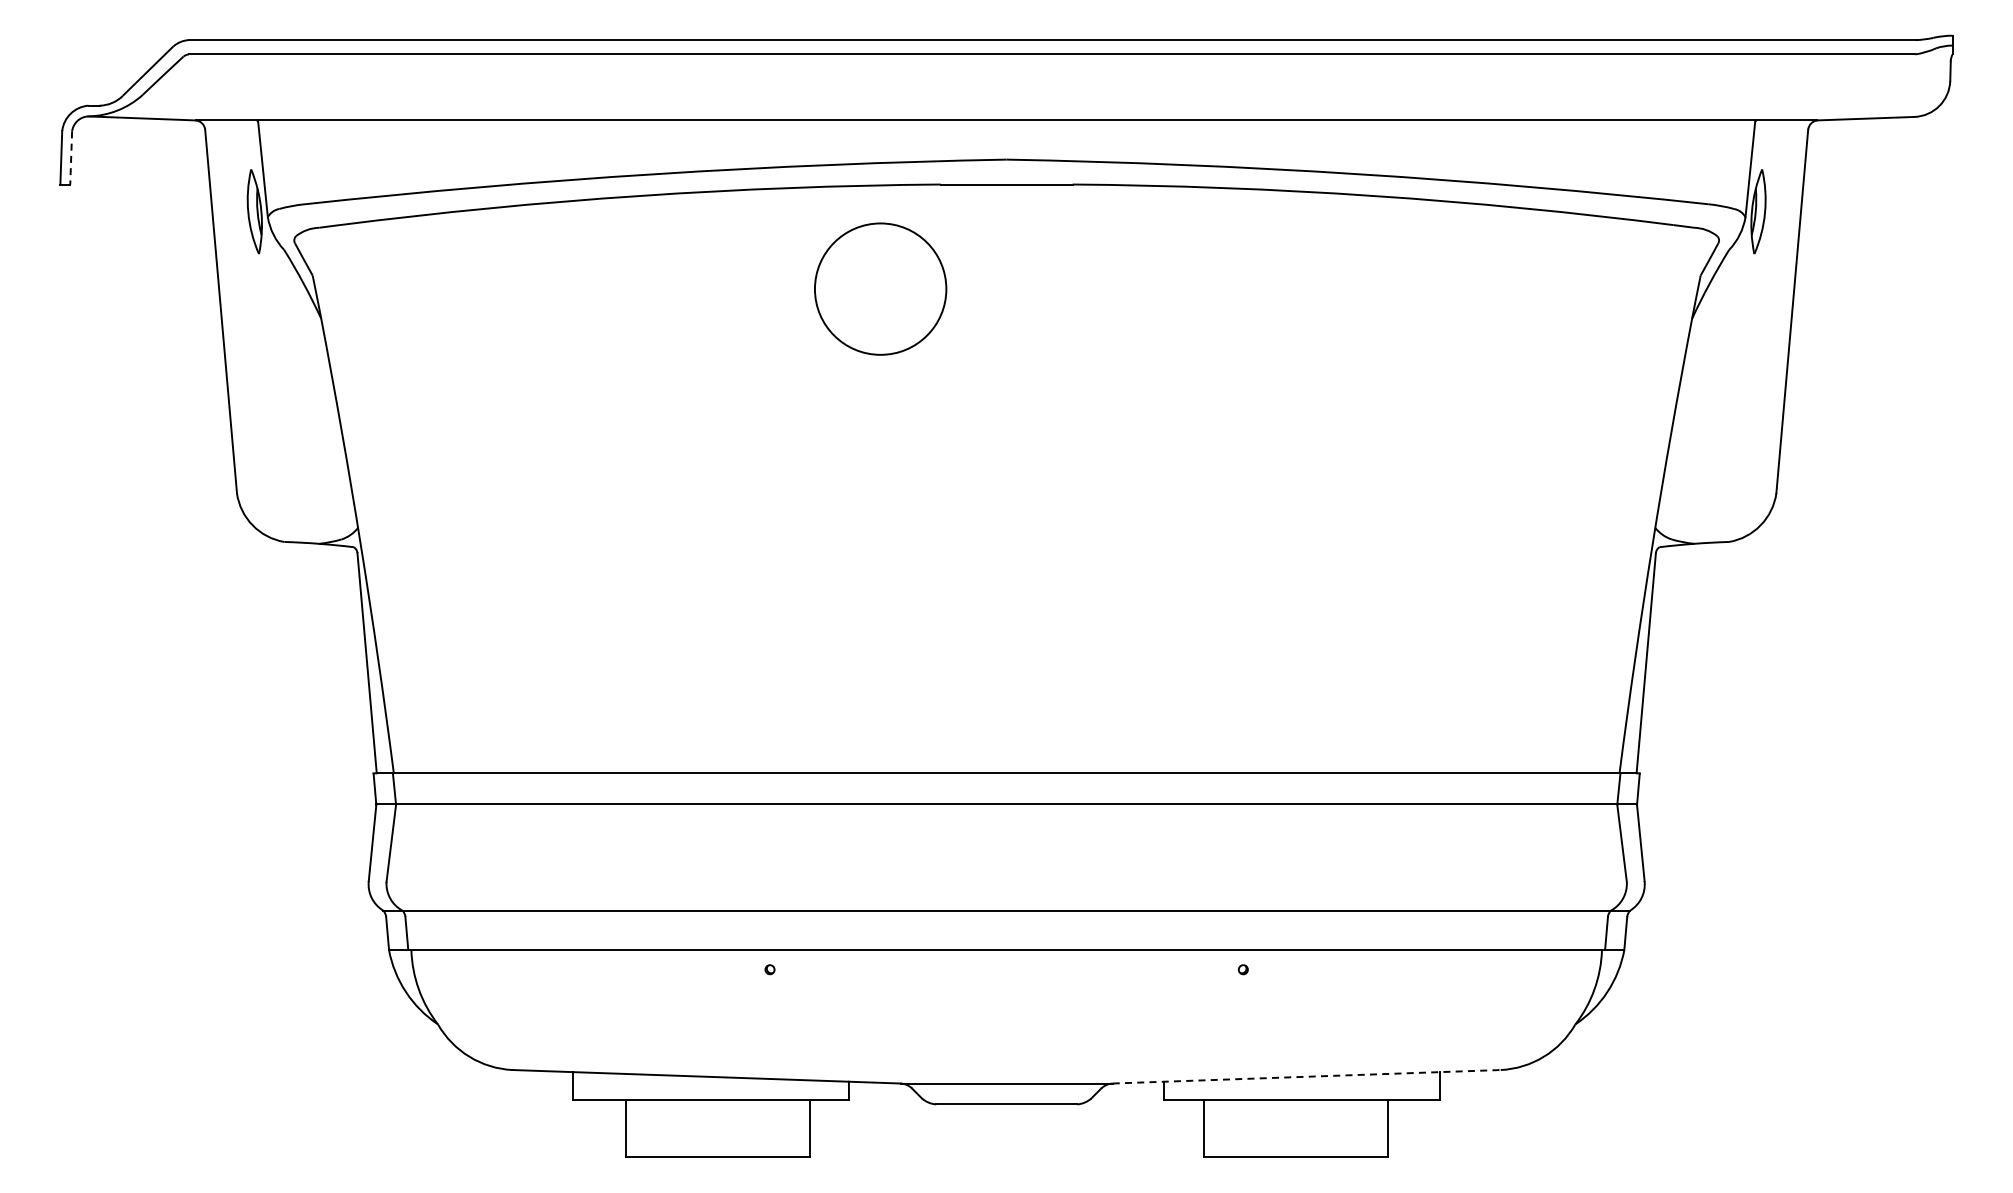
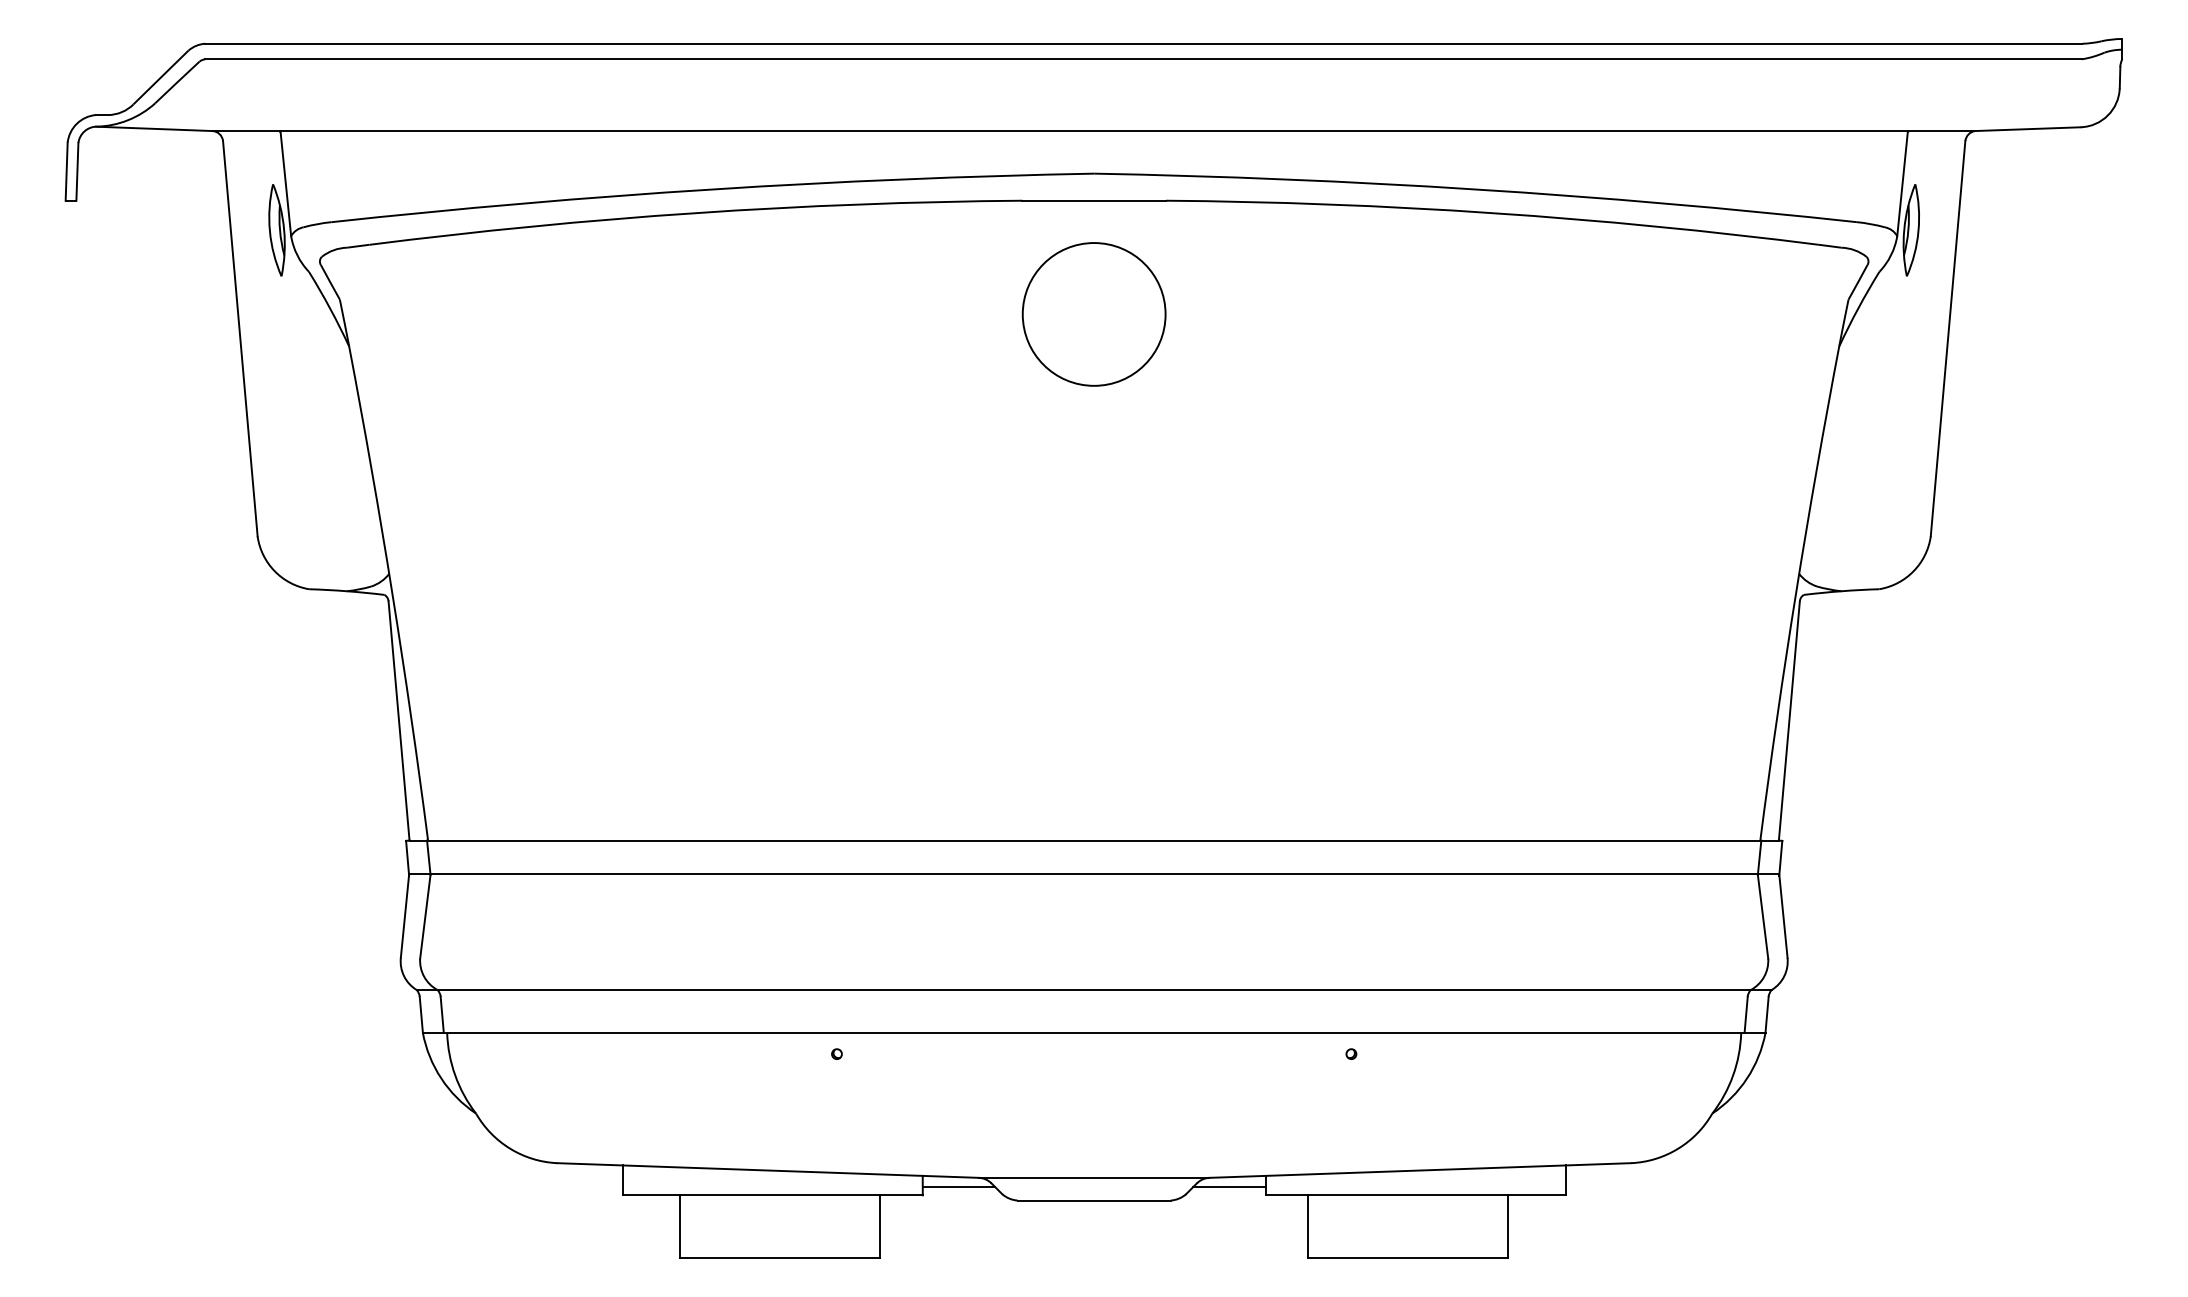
line: (71, 157) -> (77, 171), dashed -> solid
circle: (880, 288) -> (1094, 313), moved
line: (1307, 1076) -> (1421, 1170), dashed -> solid
line: (881, 1092) -> (958, 1187), added
line: (1130, 1092) -> (1228, 1187), added

